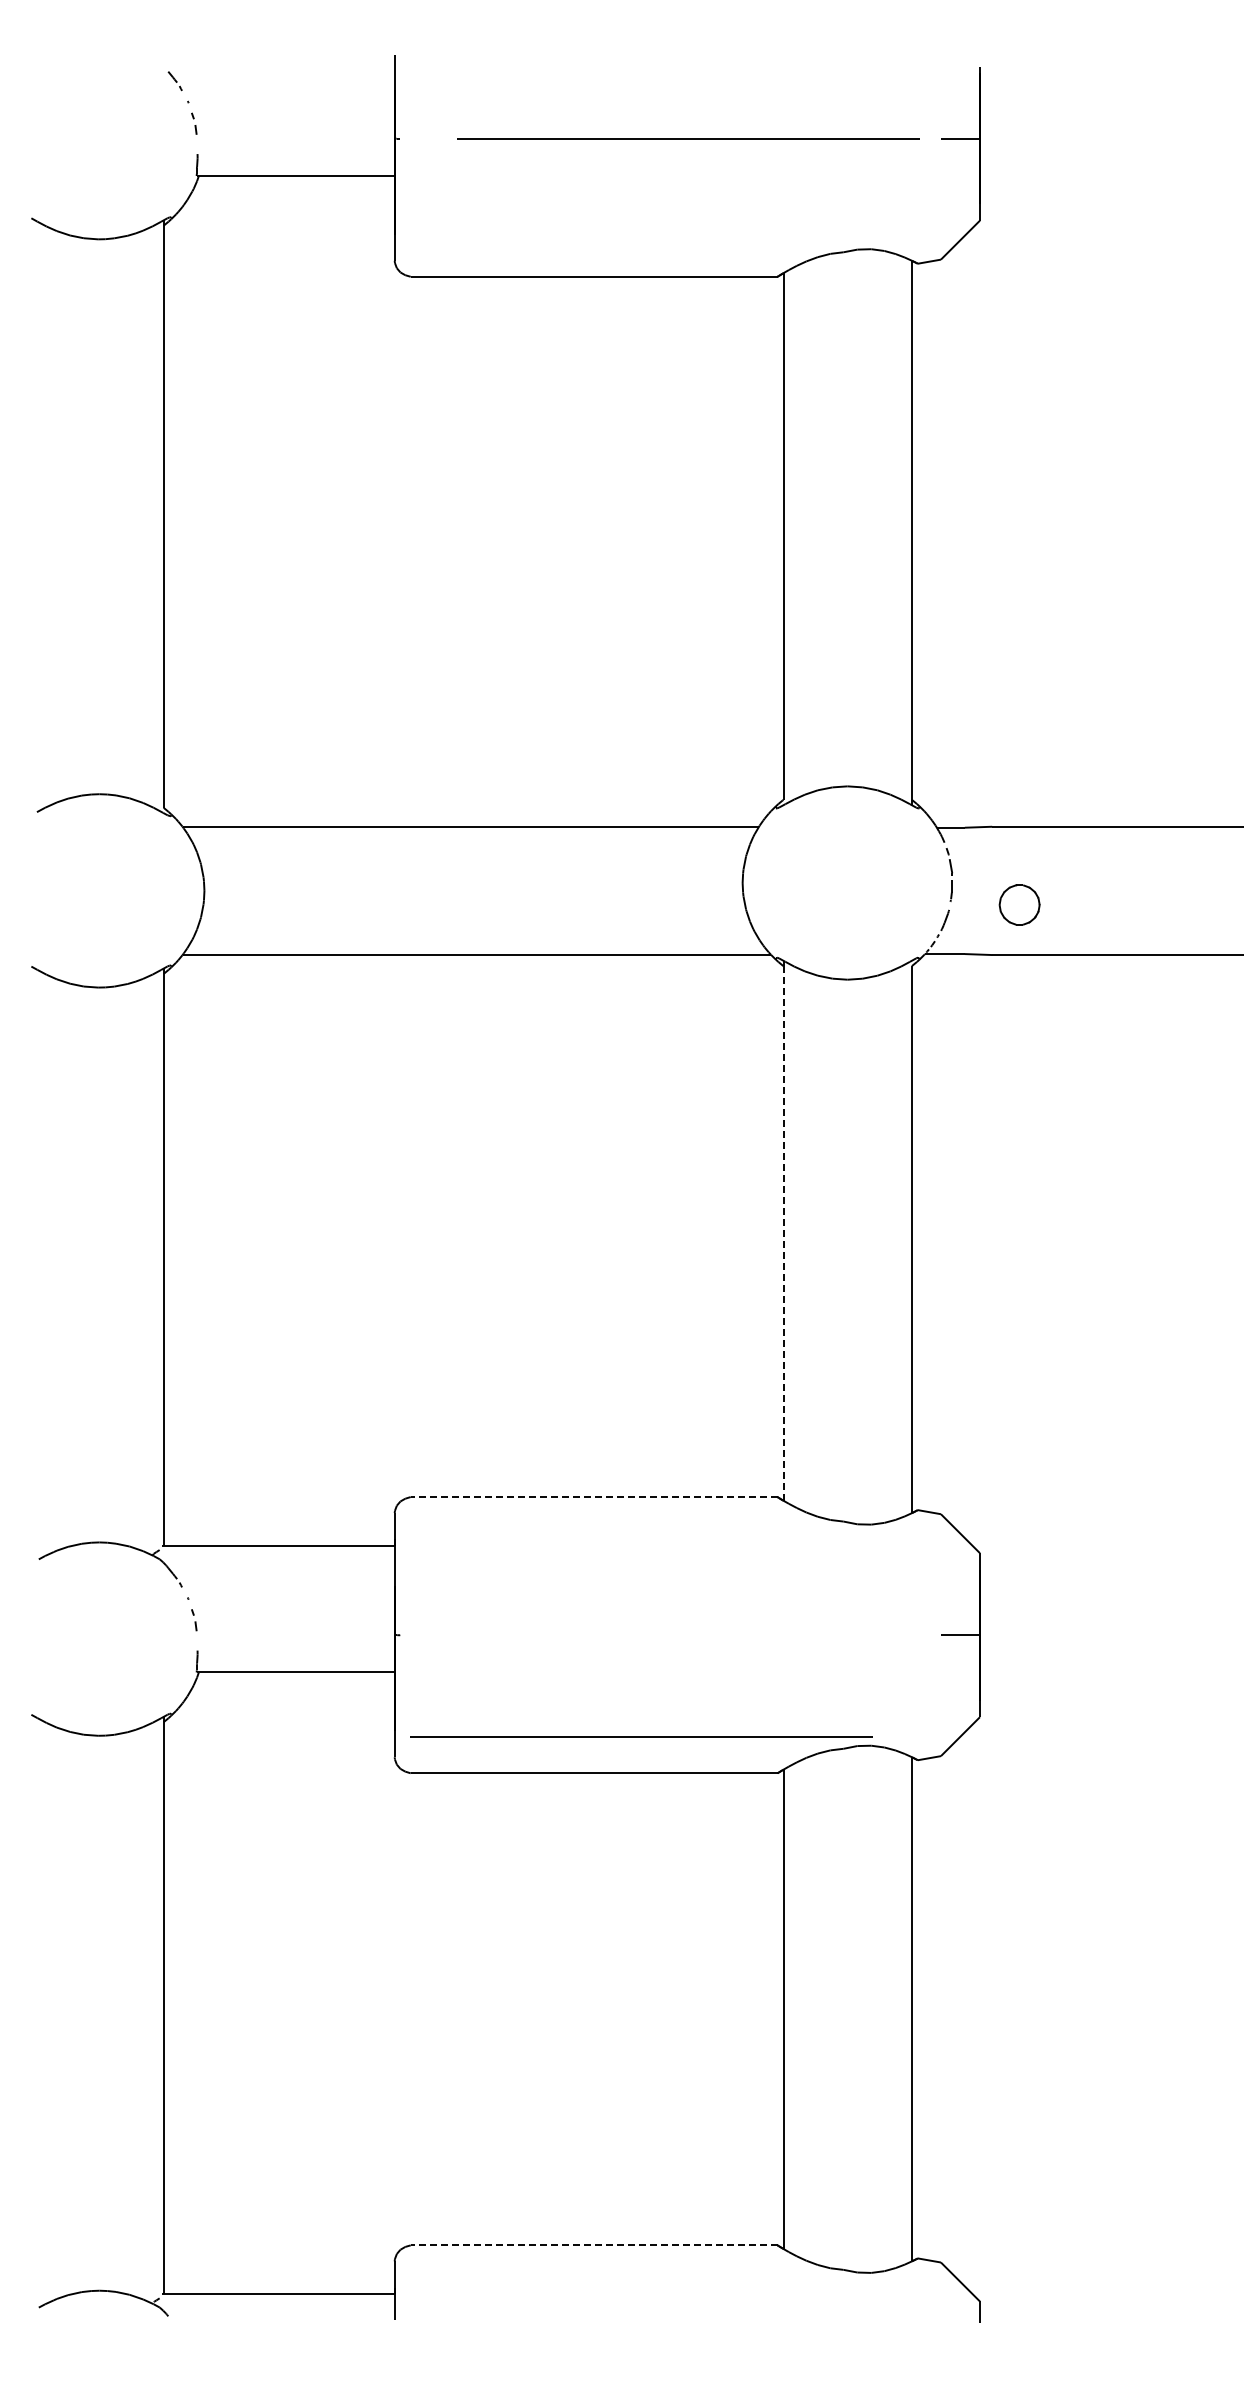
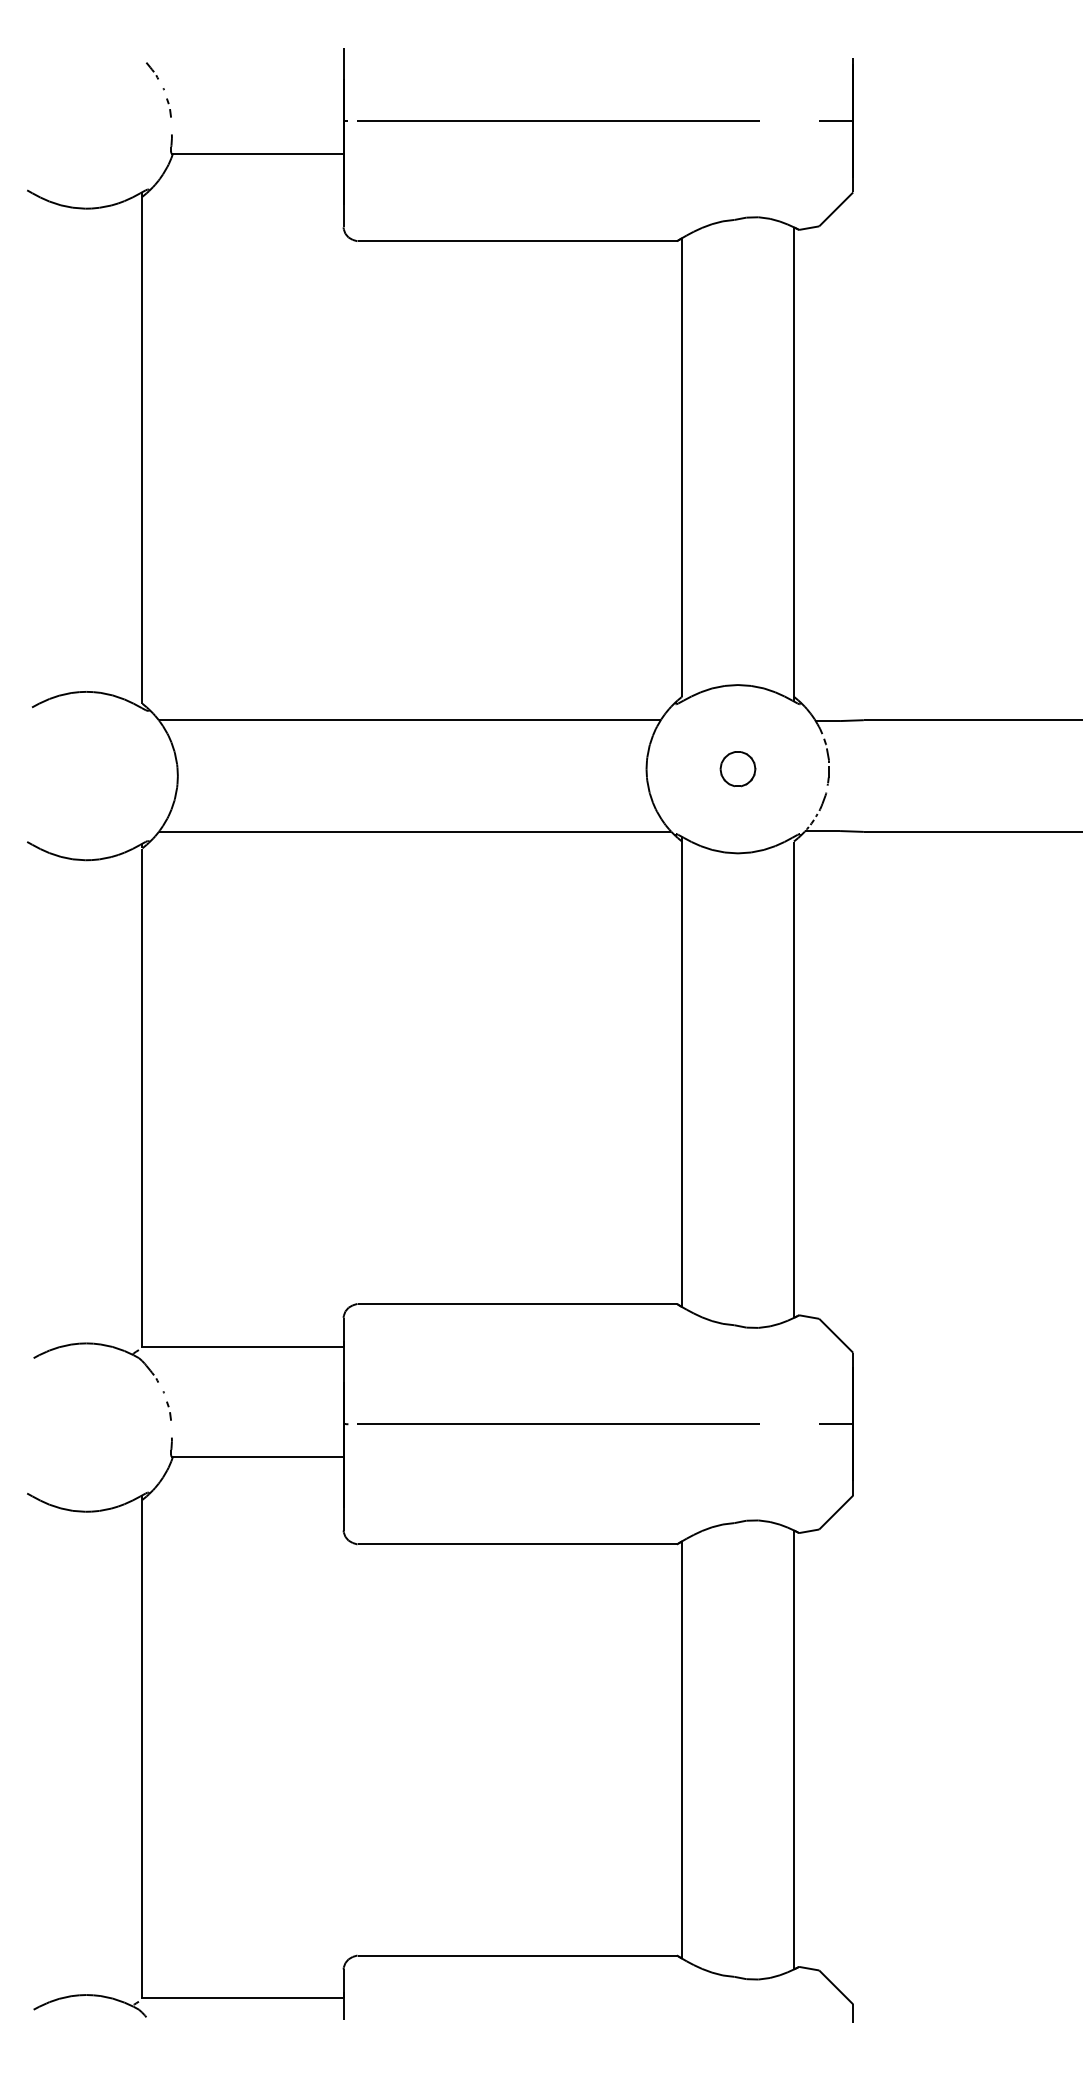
line: (688, 138) -> (558, 120), moved
part: (1019, 904) -> (737, 768), moved
line: (783, 1233) -> (682, 1074), dashed -> solid
line: (593, 1497) -> (516, 1304), dashed -> solid
line: (641, 1736) -> (558, 1423), moved
line: (593, 2245) -> (516, 1955), dashed -> solid

